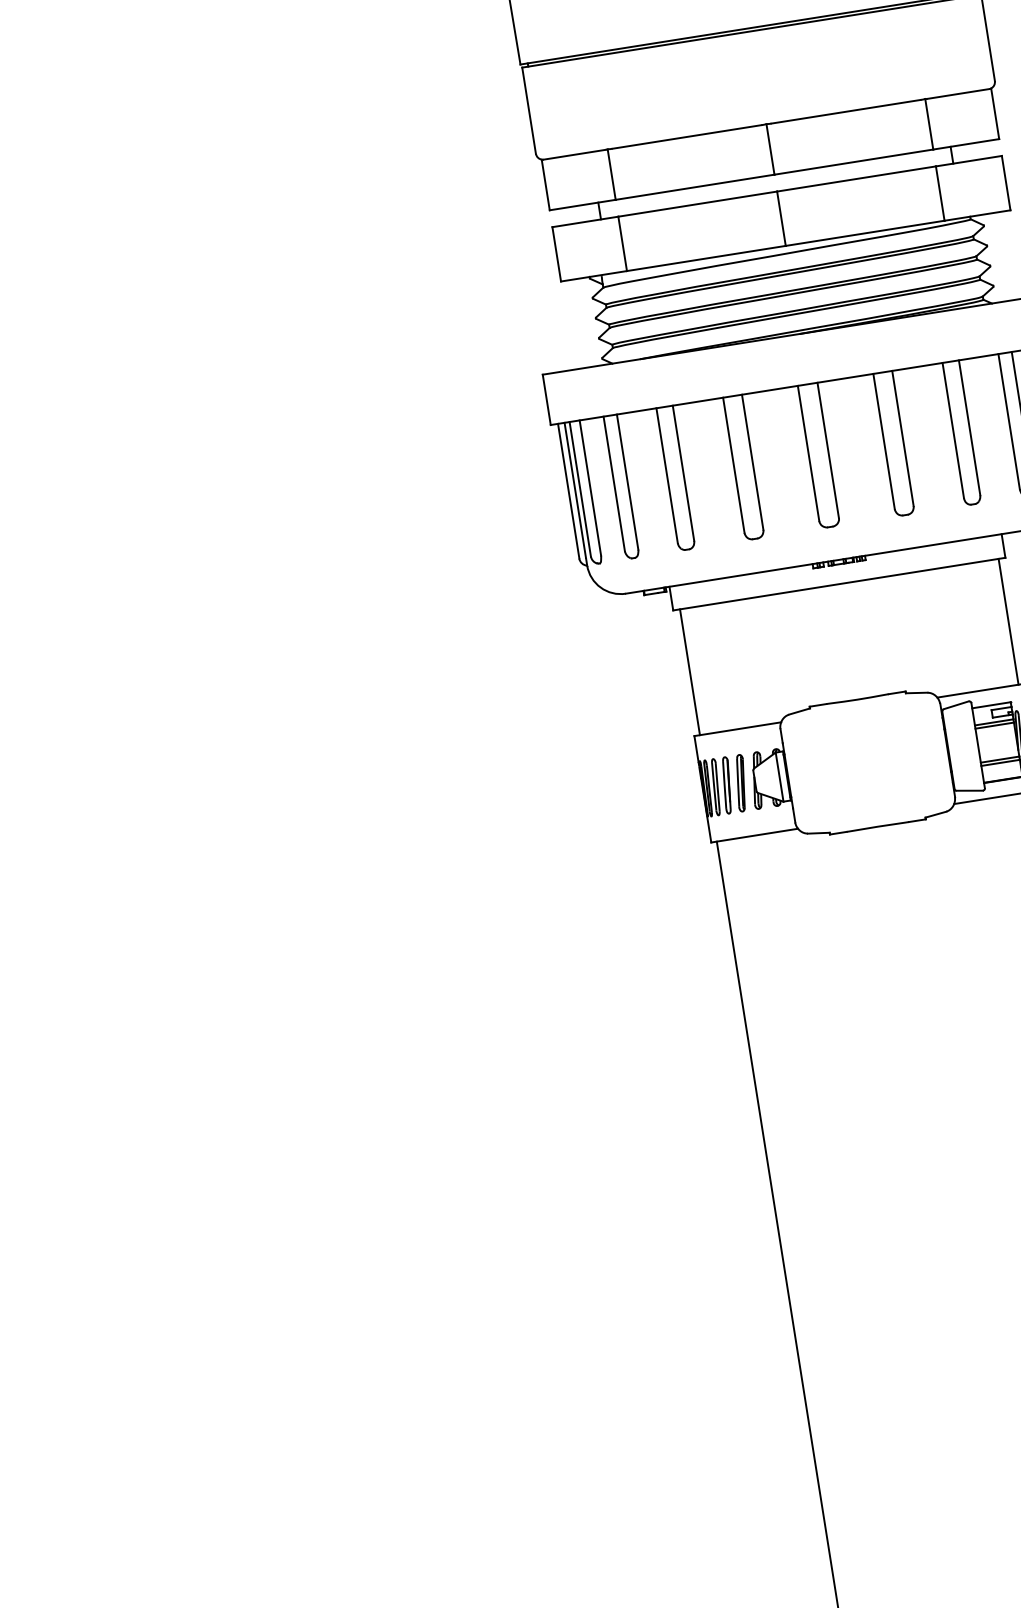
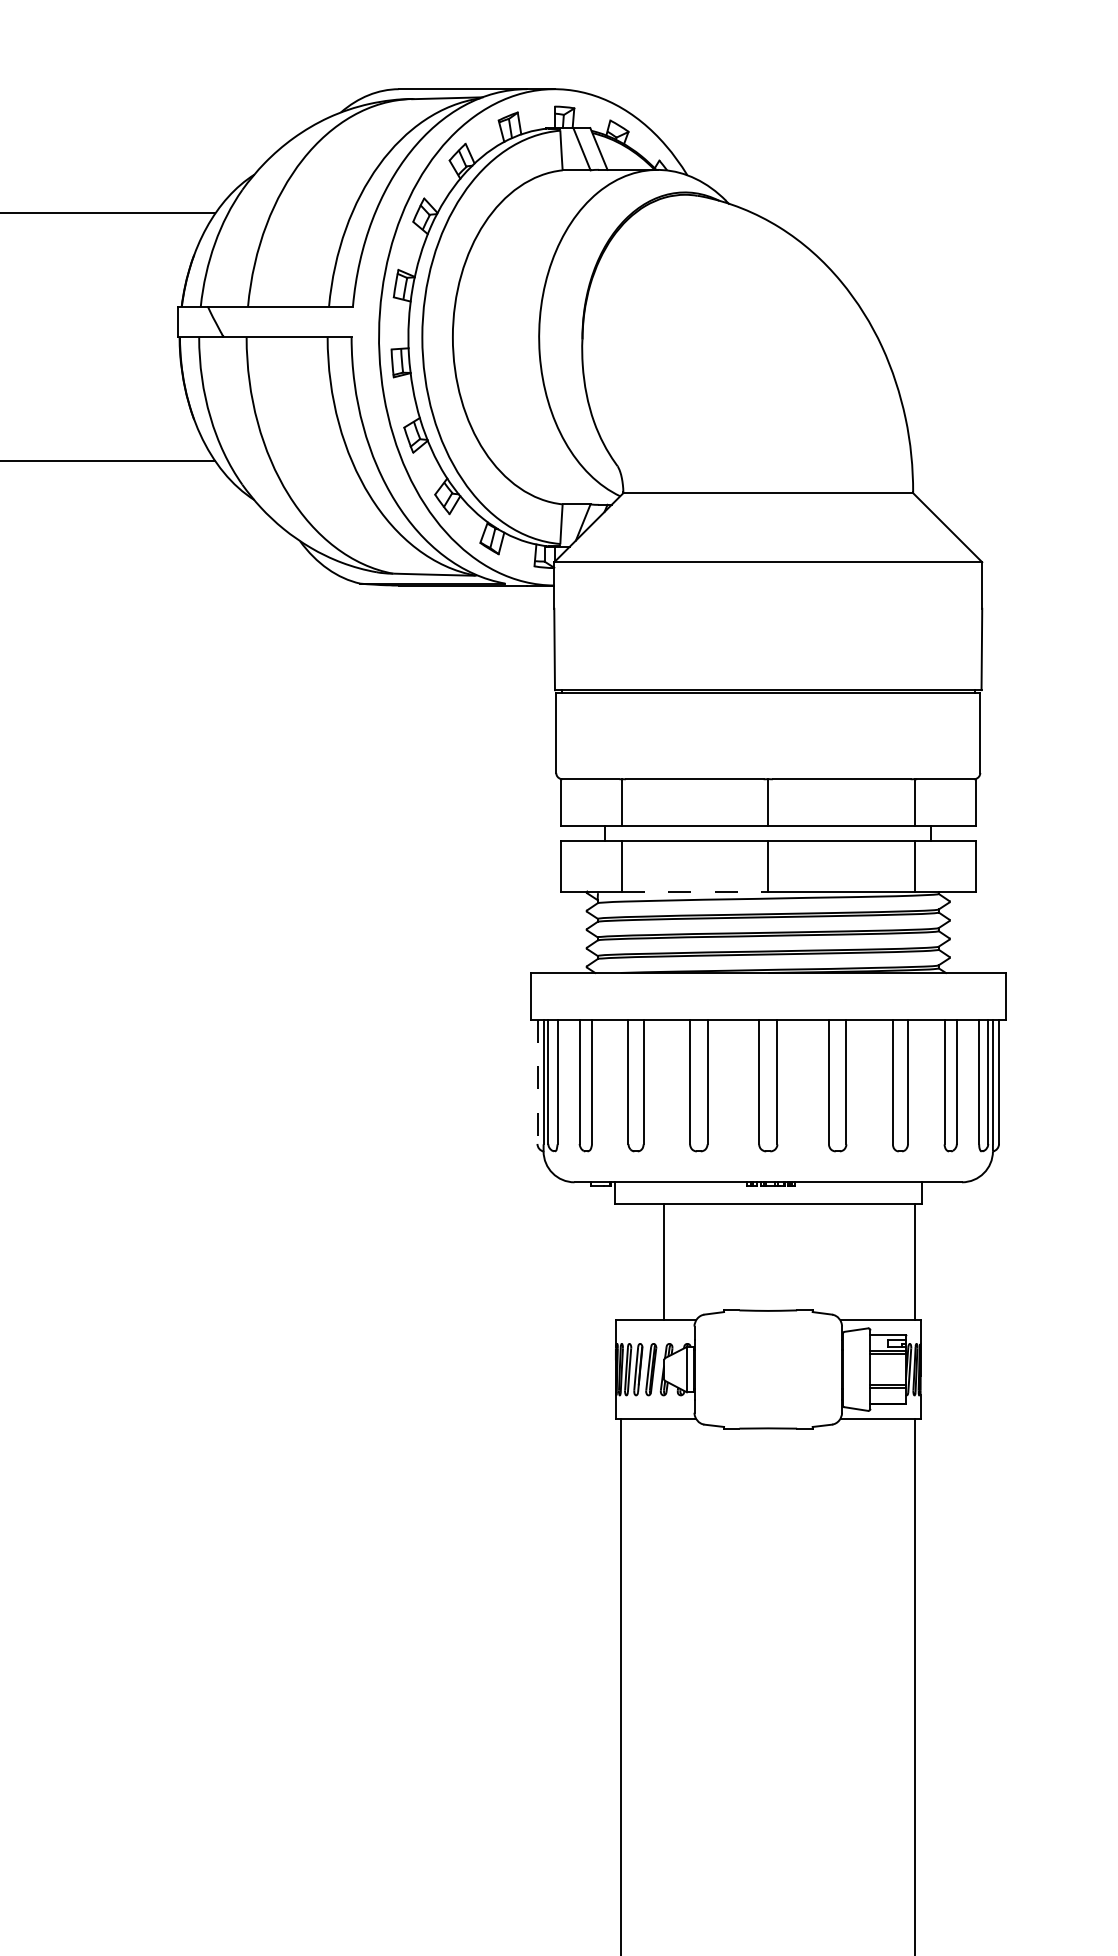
line: (707, 258) -> (695, 891), solid -> dashed
line: (568, 492) -> (537, 1082), solid -> dashed
line: (690, 672) -> (664, 1262), moved

